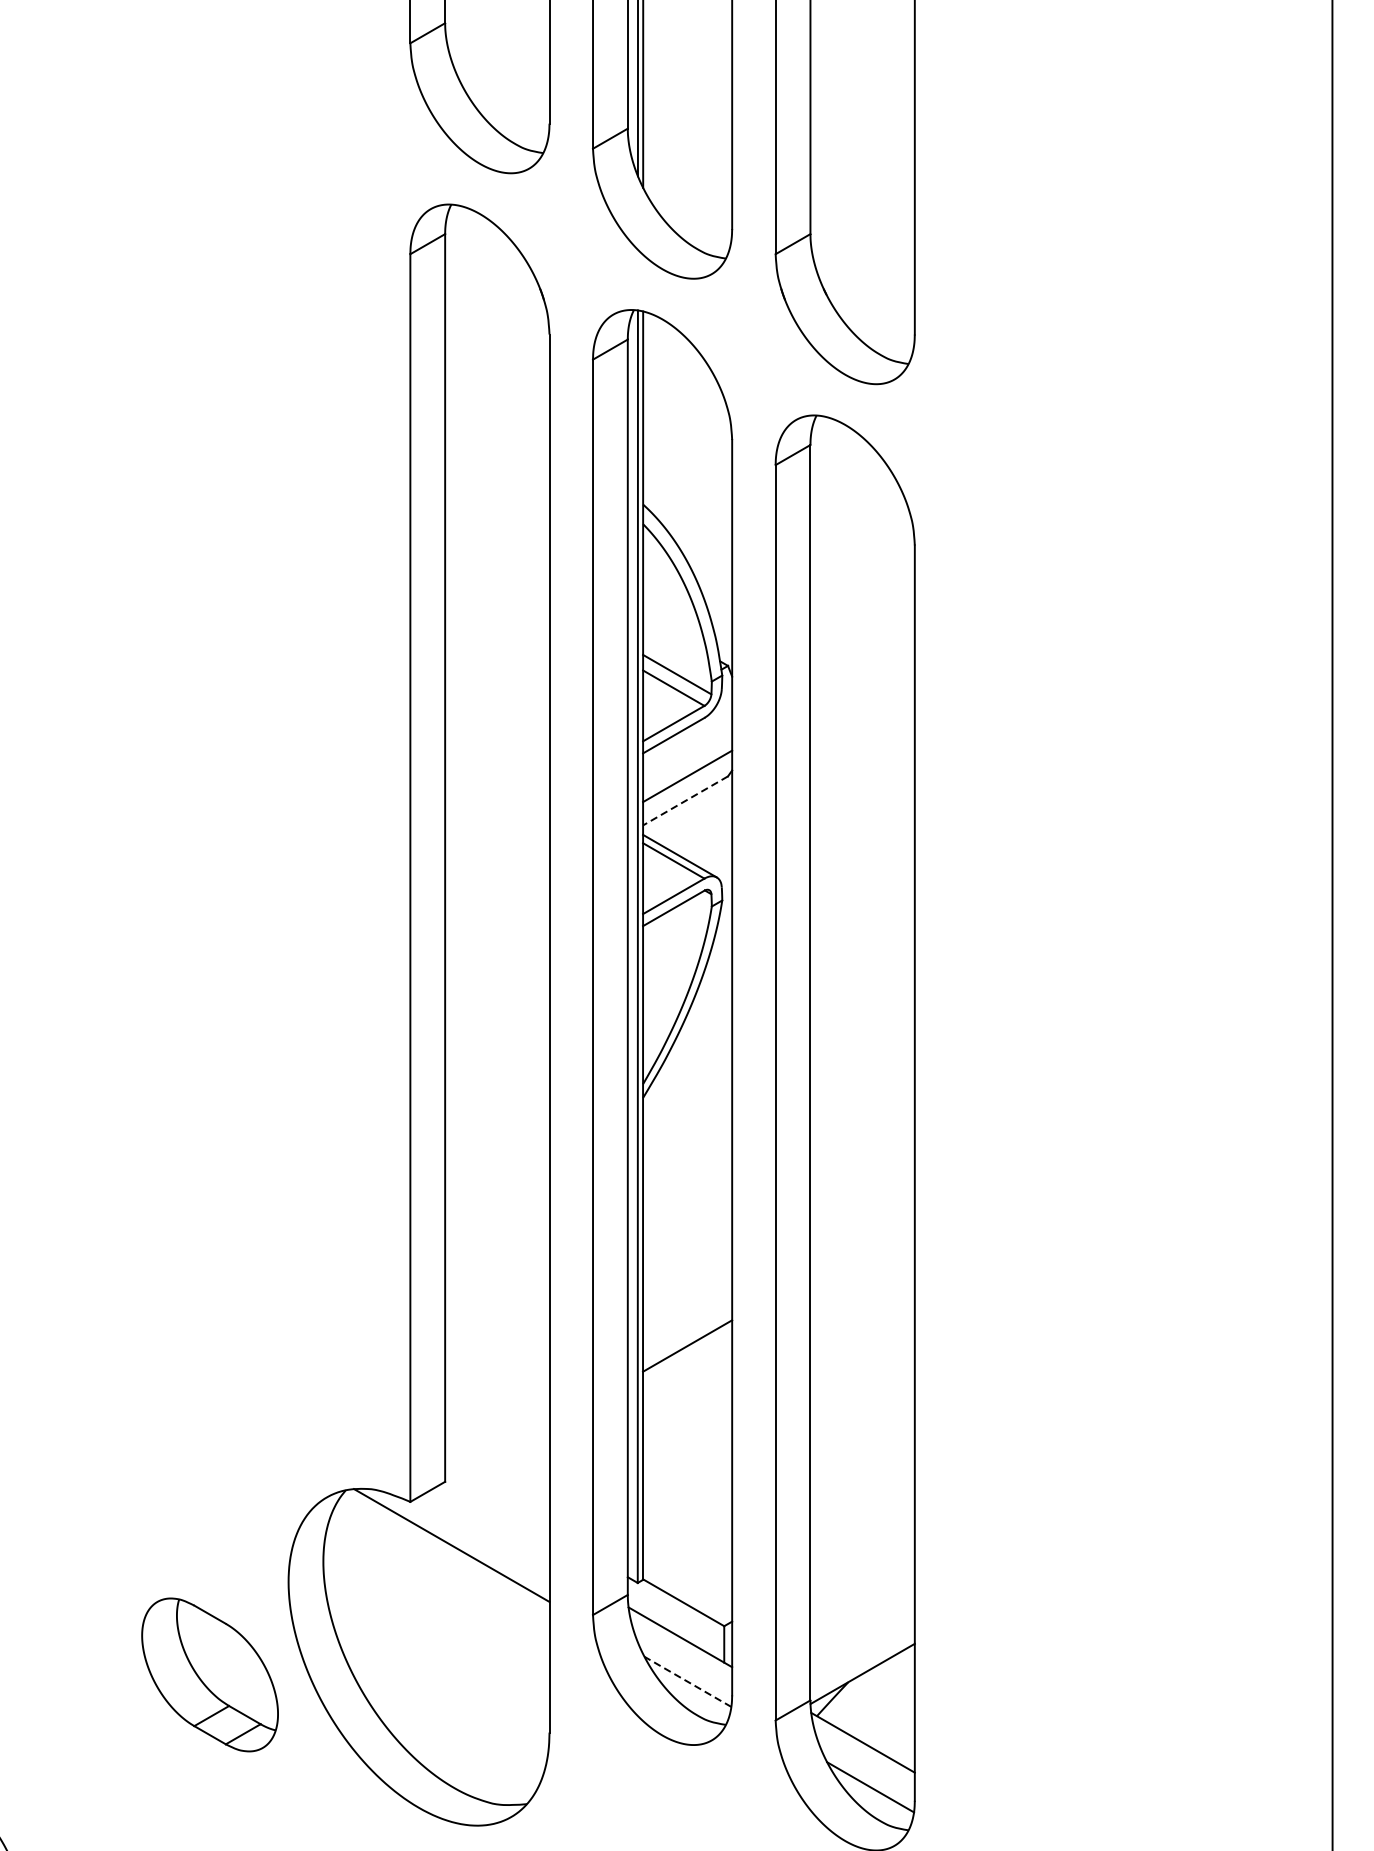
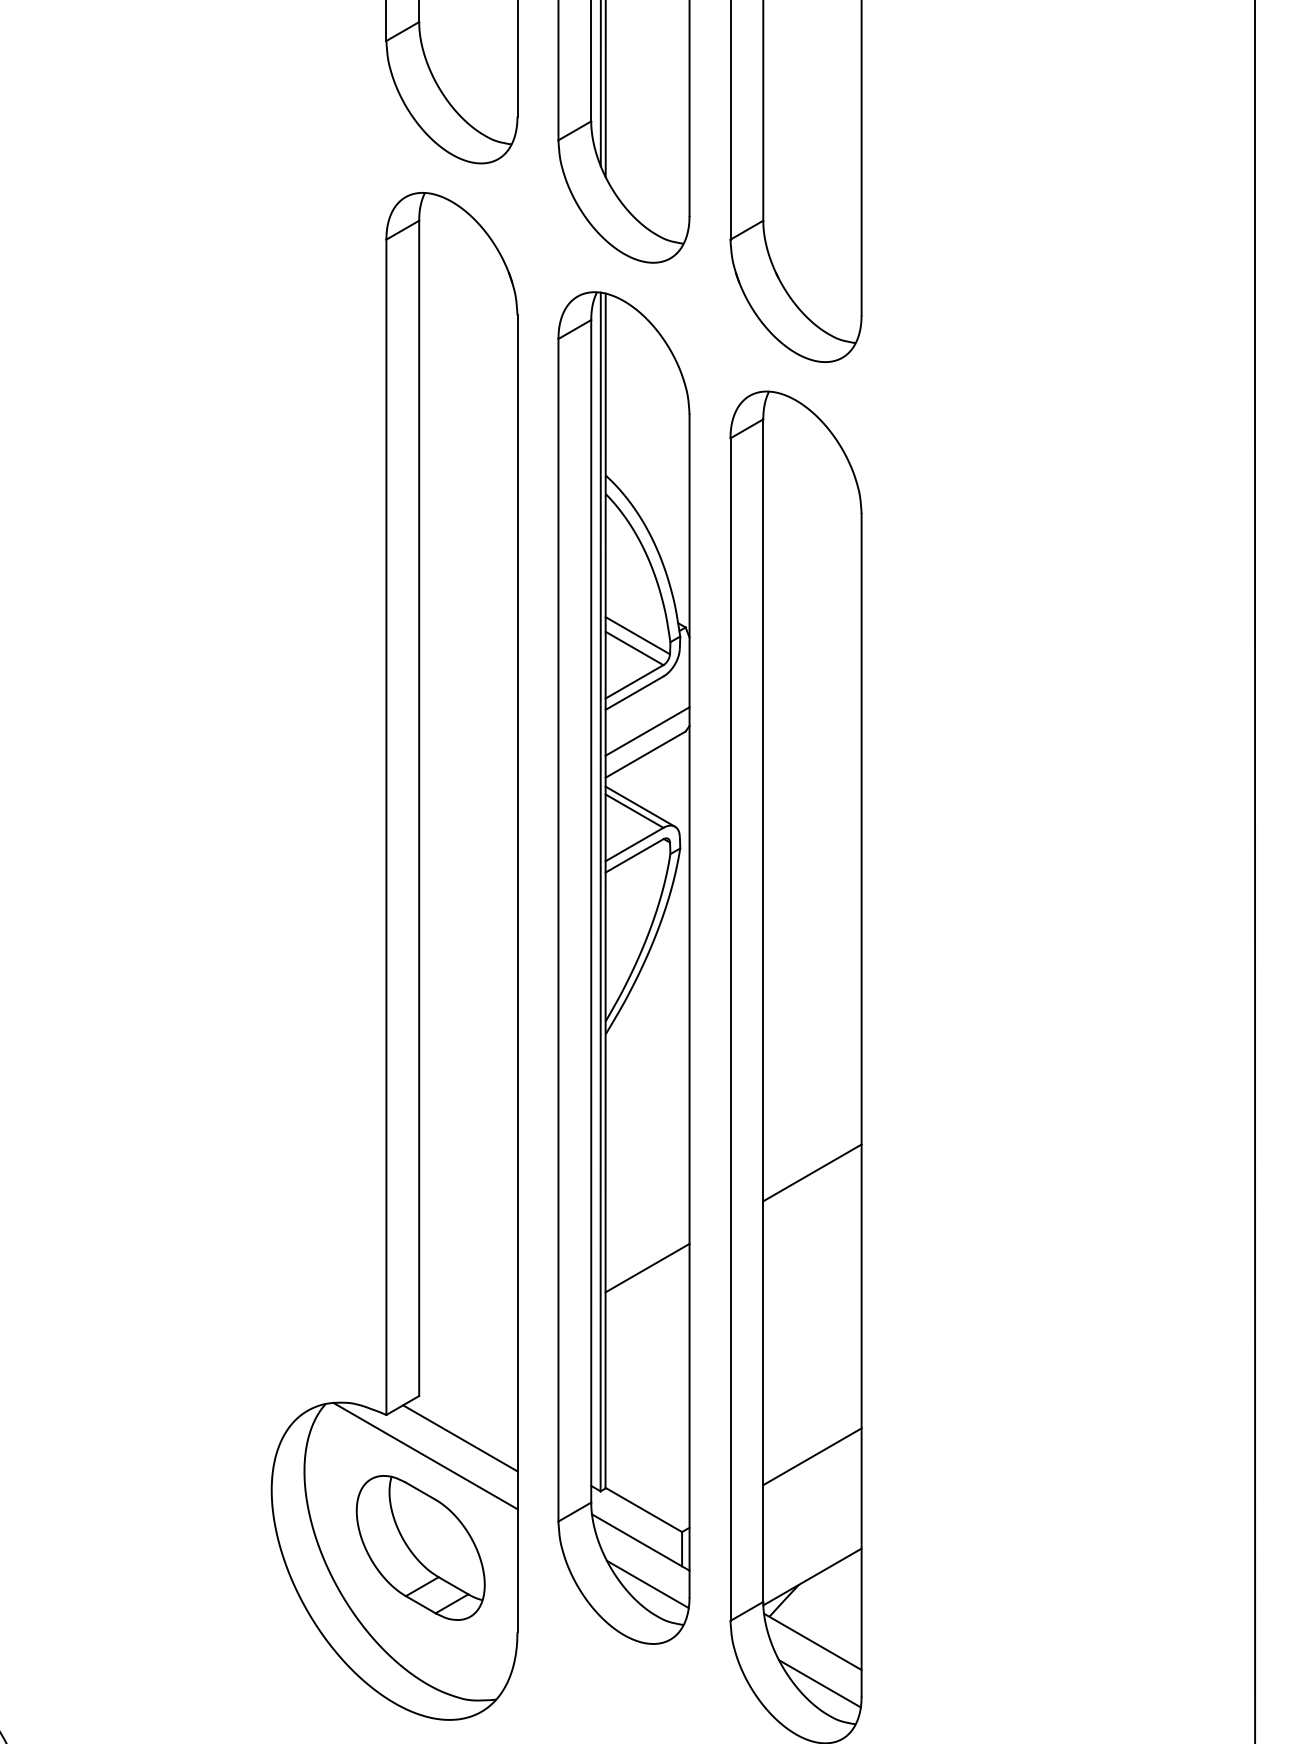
line: (685, 800) -> (645, 754), dashed -> solid
line: (862, 1244) -> (812, 1172), added
line: (489, 1526) -> (460, 1438), added
line: (862, 1546) -> (812, 1456), added
part: (209, 1674) -> (420, 1547), moved
line: (687, 1681) -> (647, 1584), dashed -> solid

